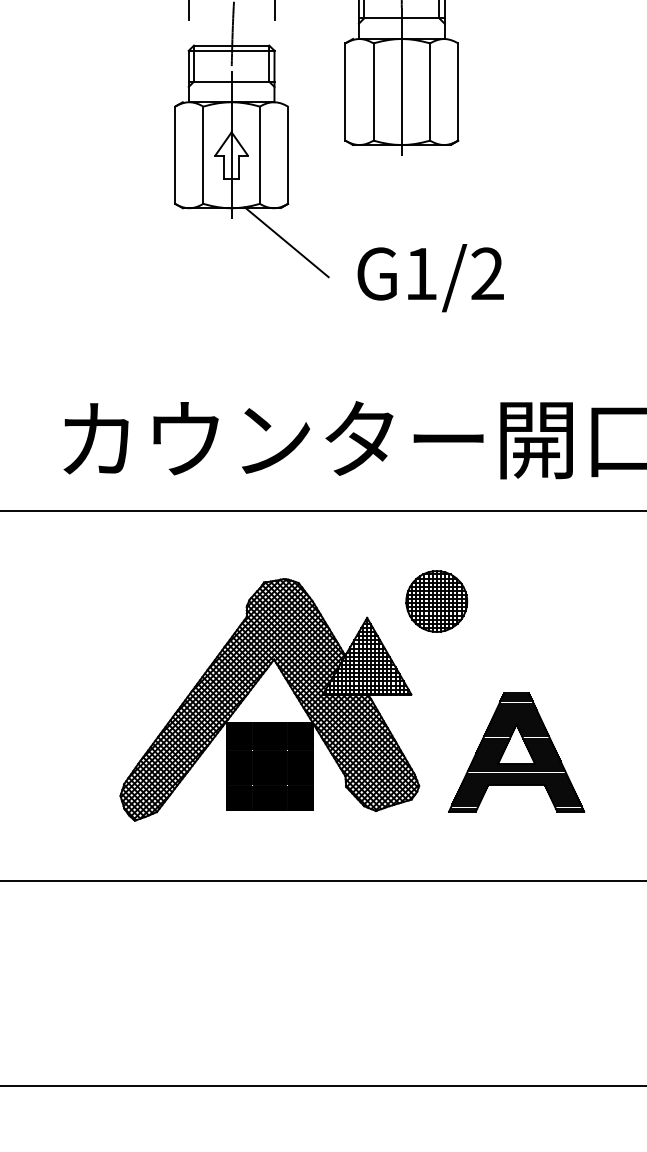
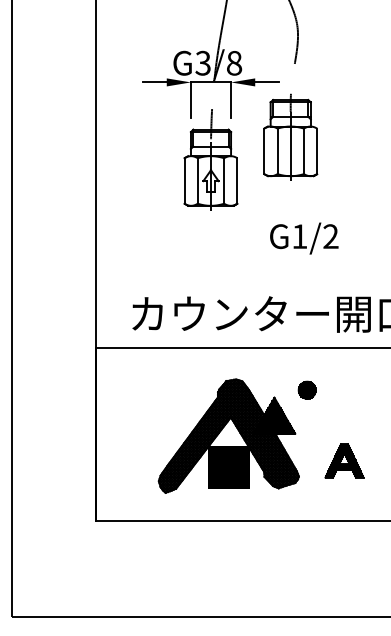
line: (286, 241) -> (236, 221), removed
part: (437, 602) -> (307, 390), size x0.6
part: (516, 751) -> (344, 460), size x0.6

